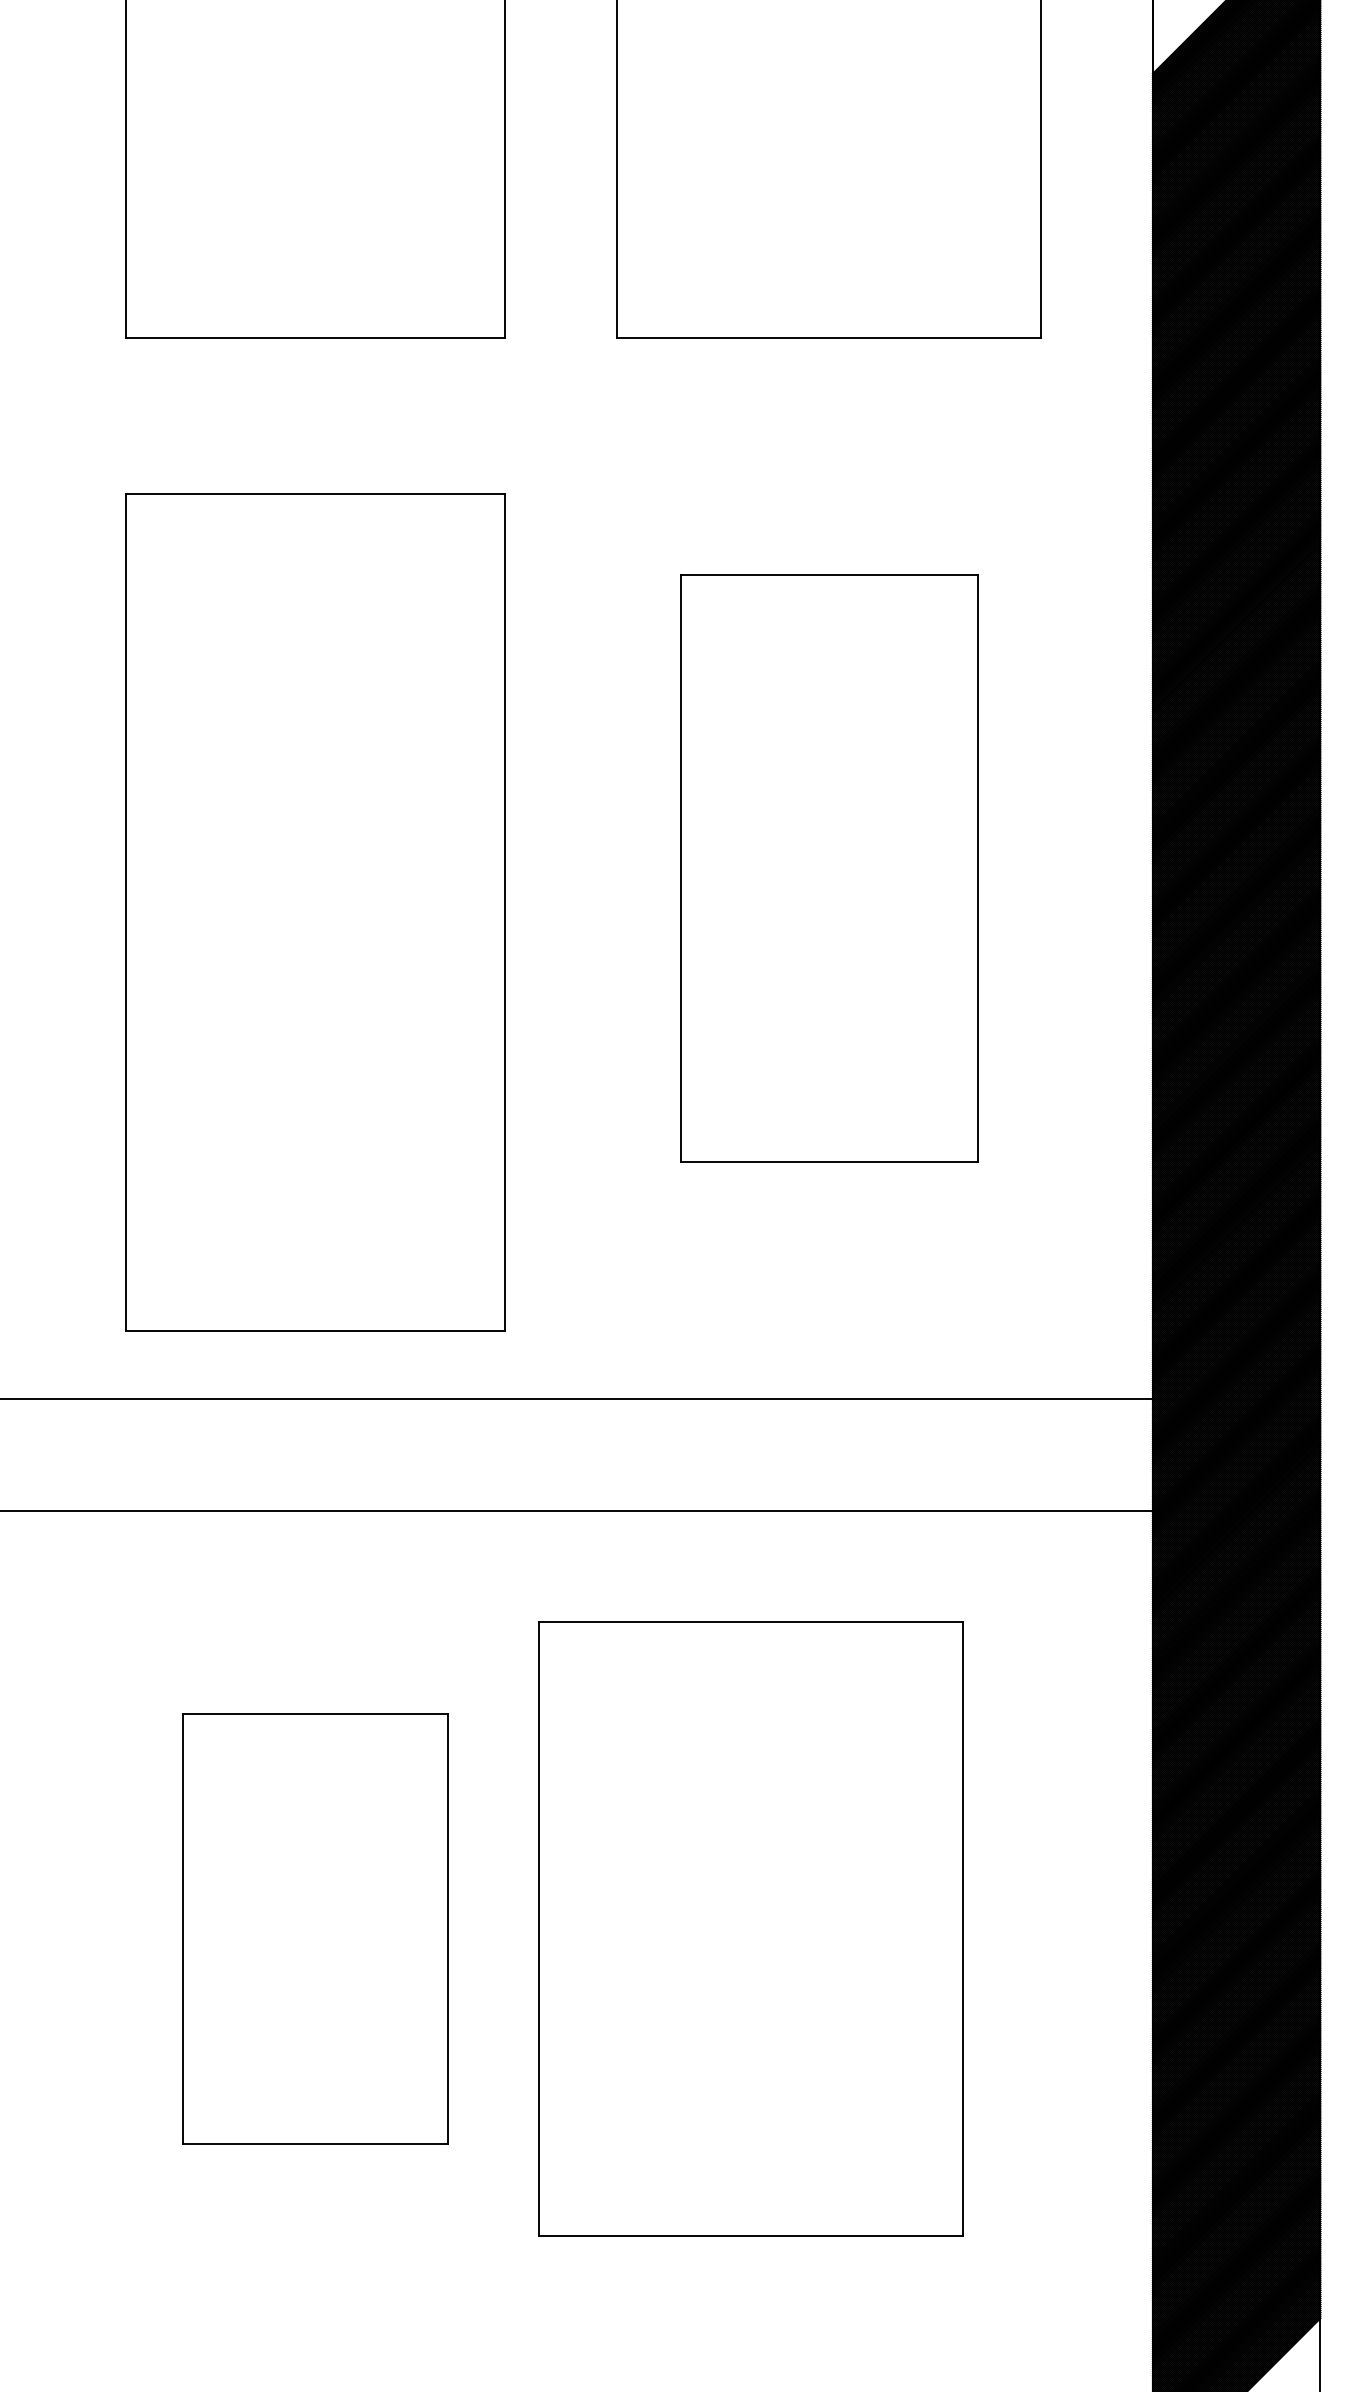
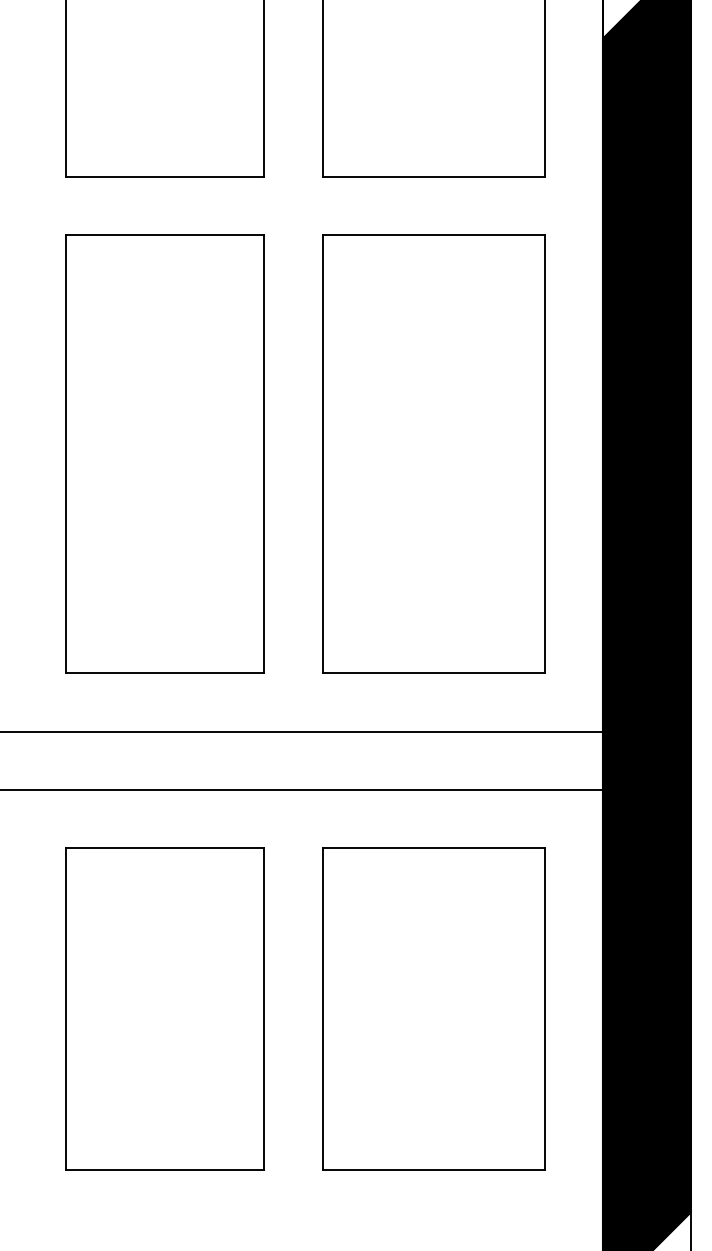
part: (828, 867) -> (433, 453), size x1.43
part: (314, 911) -> (164, 453), moved
part: (314, 1928) -> (164, 1008), size x1.43
part: (750, 1928) -> (433, 1008), moved

